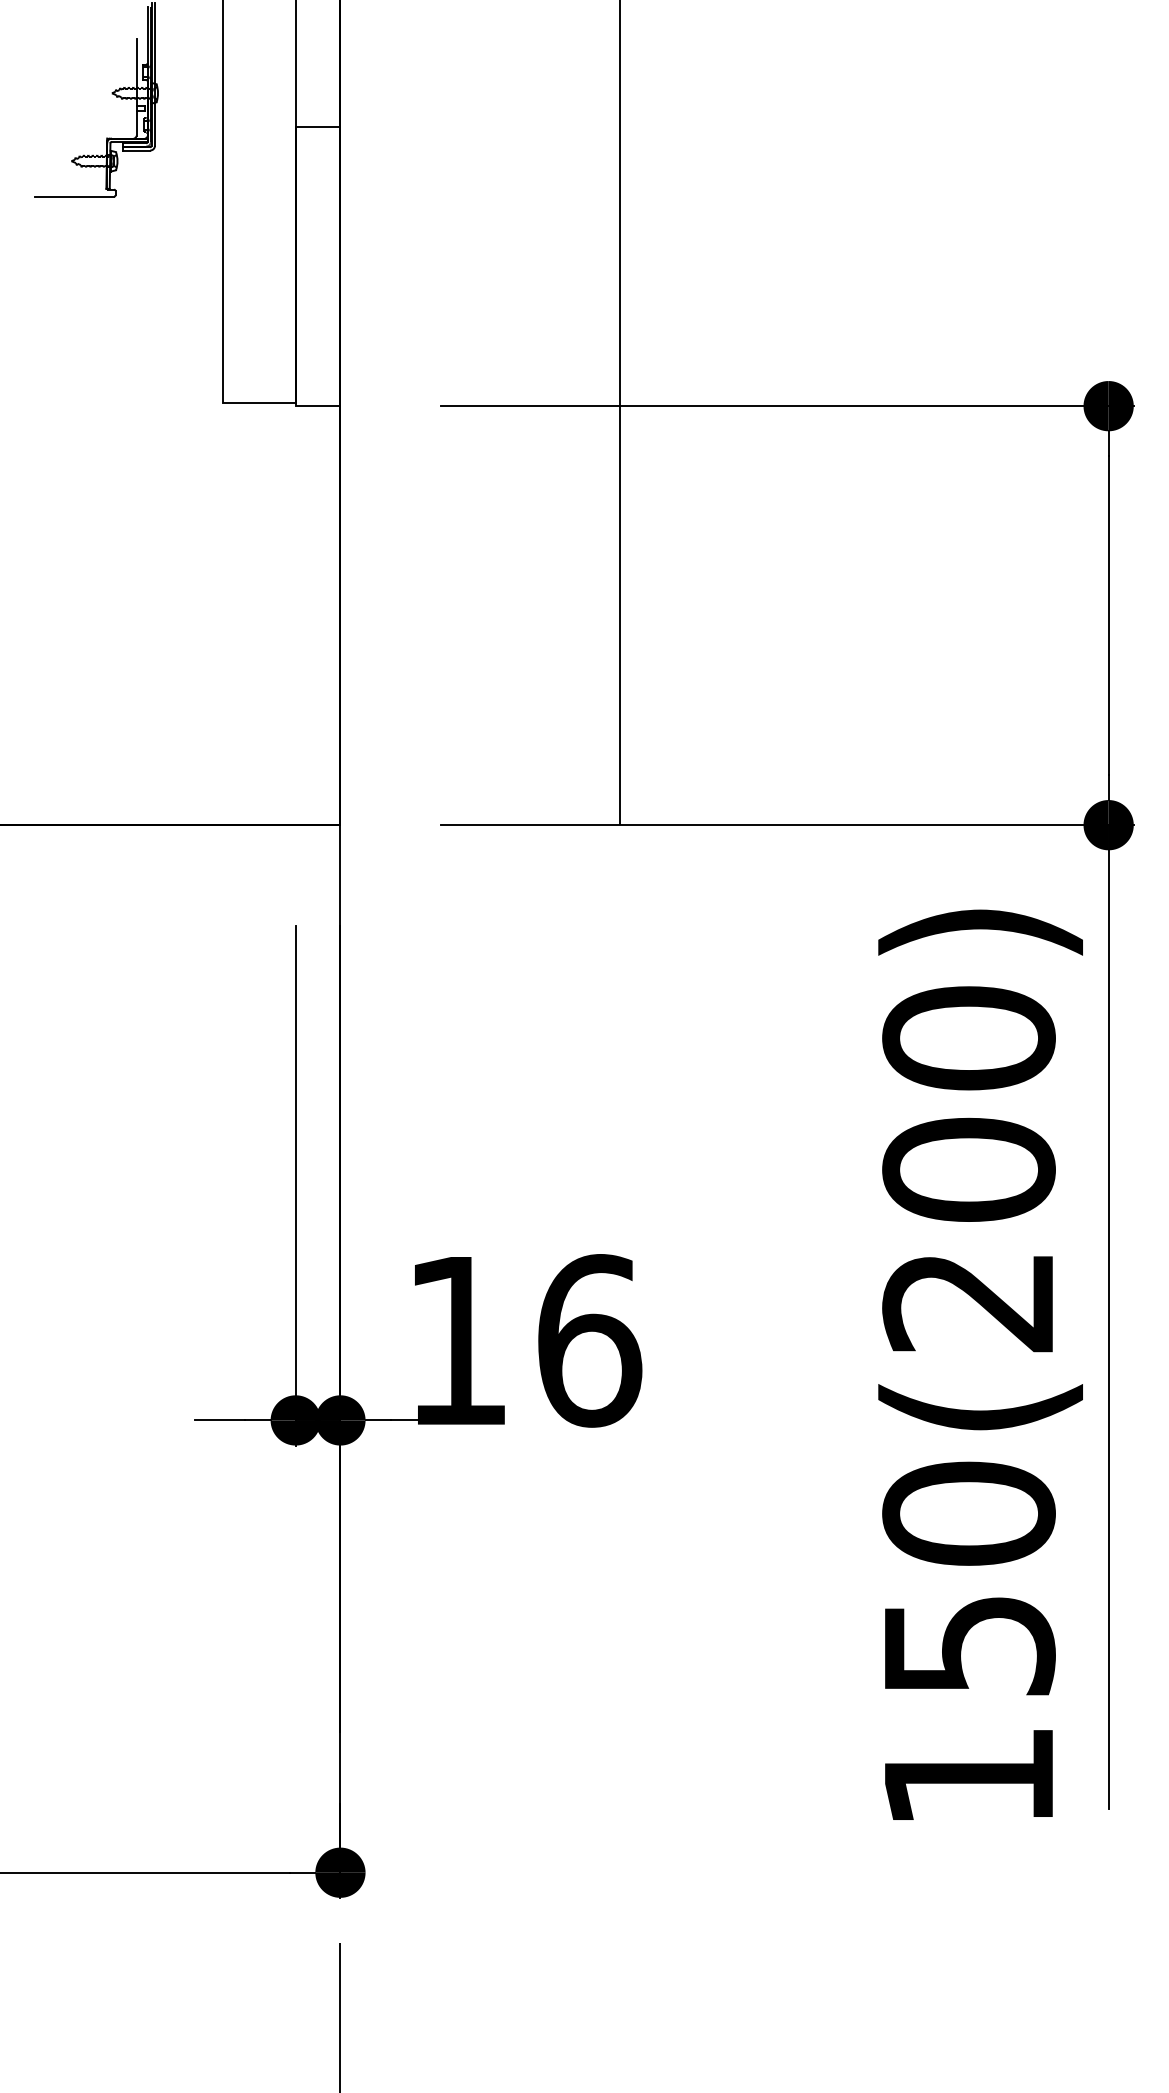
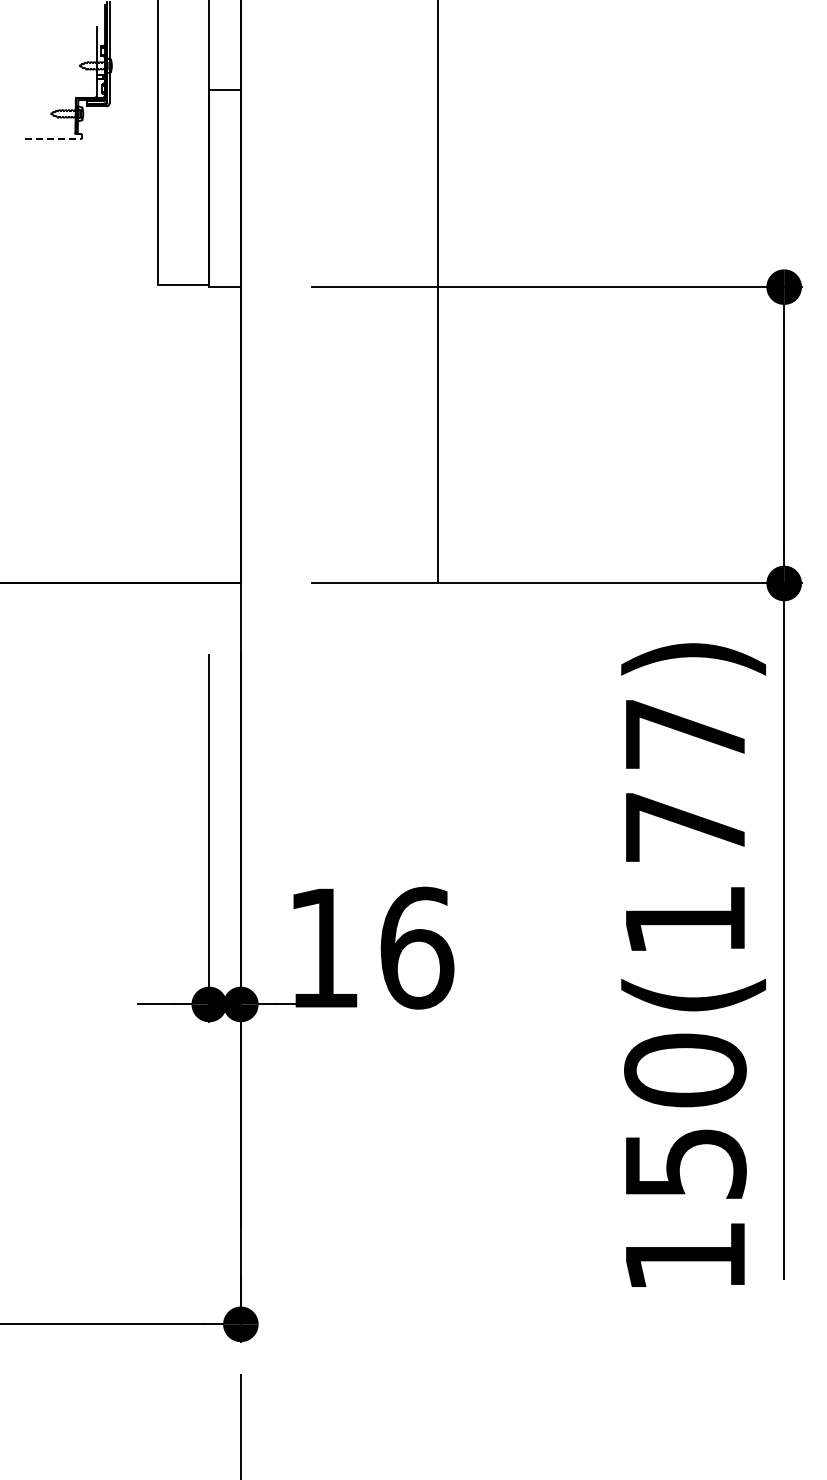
line: (74, 195) -> (52, 138), solid -> dashed
text: (969, 1168) -> (685, 826), 150(200) -> 150(177)

